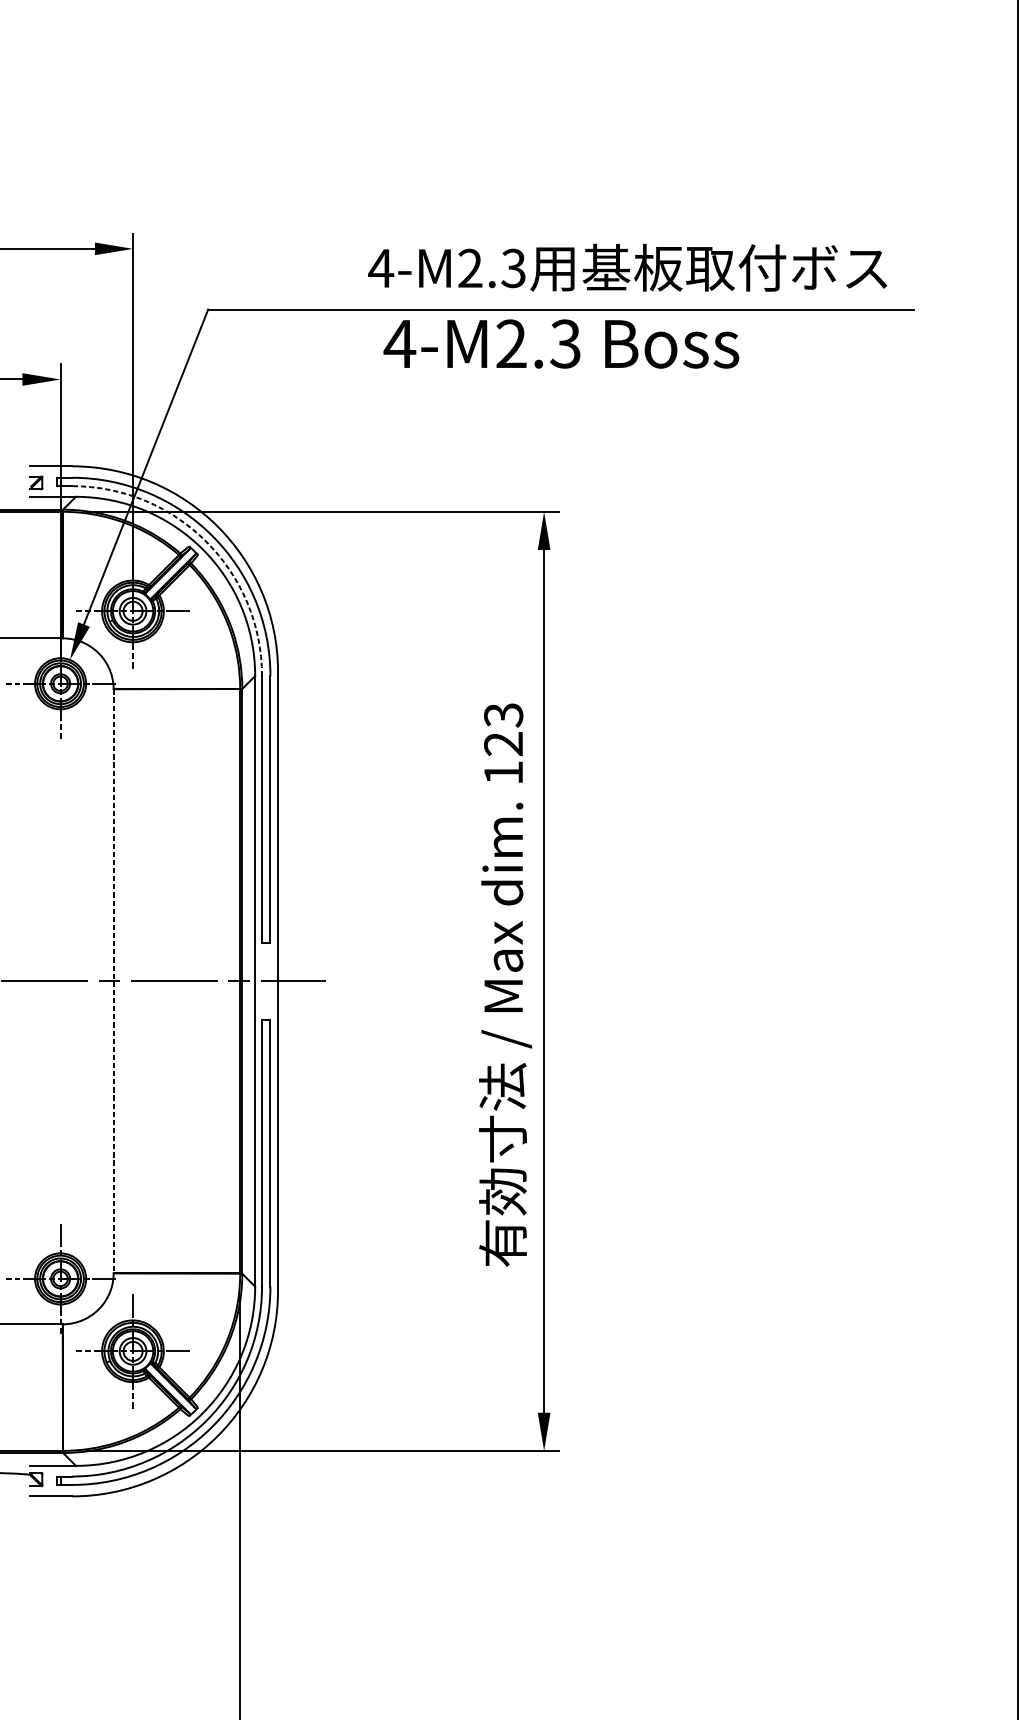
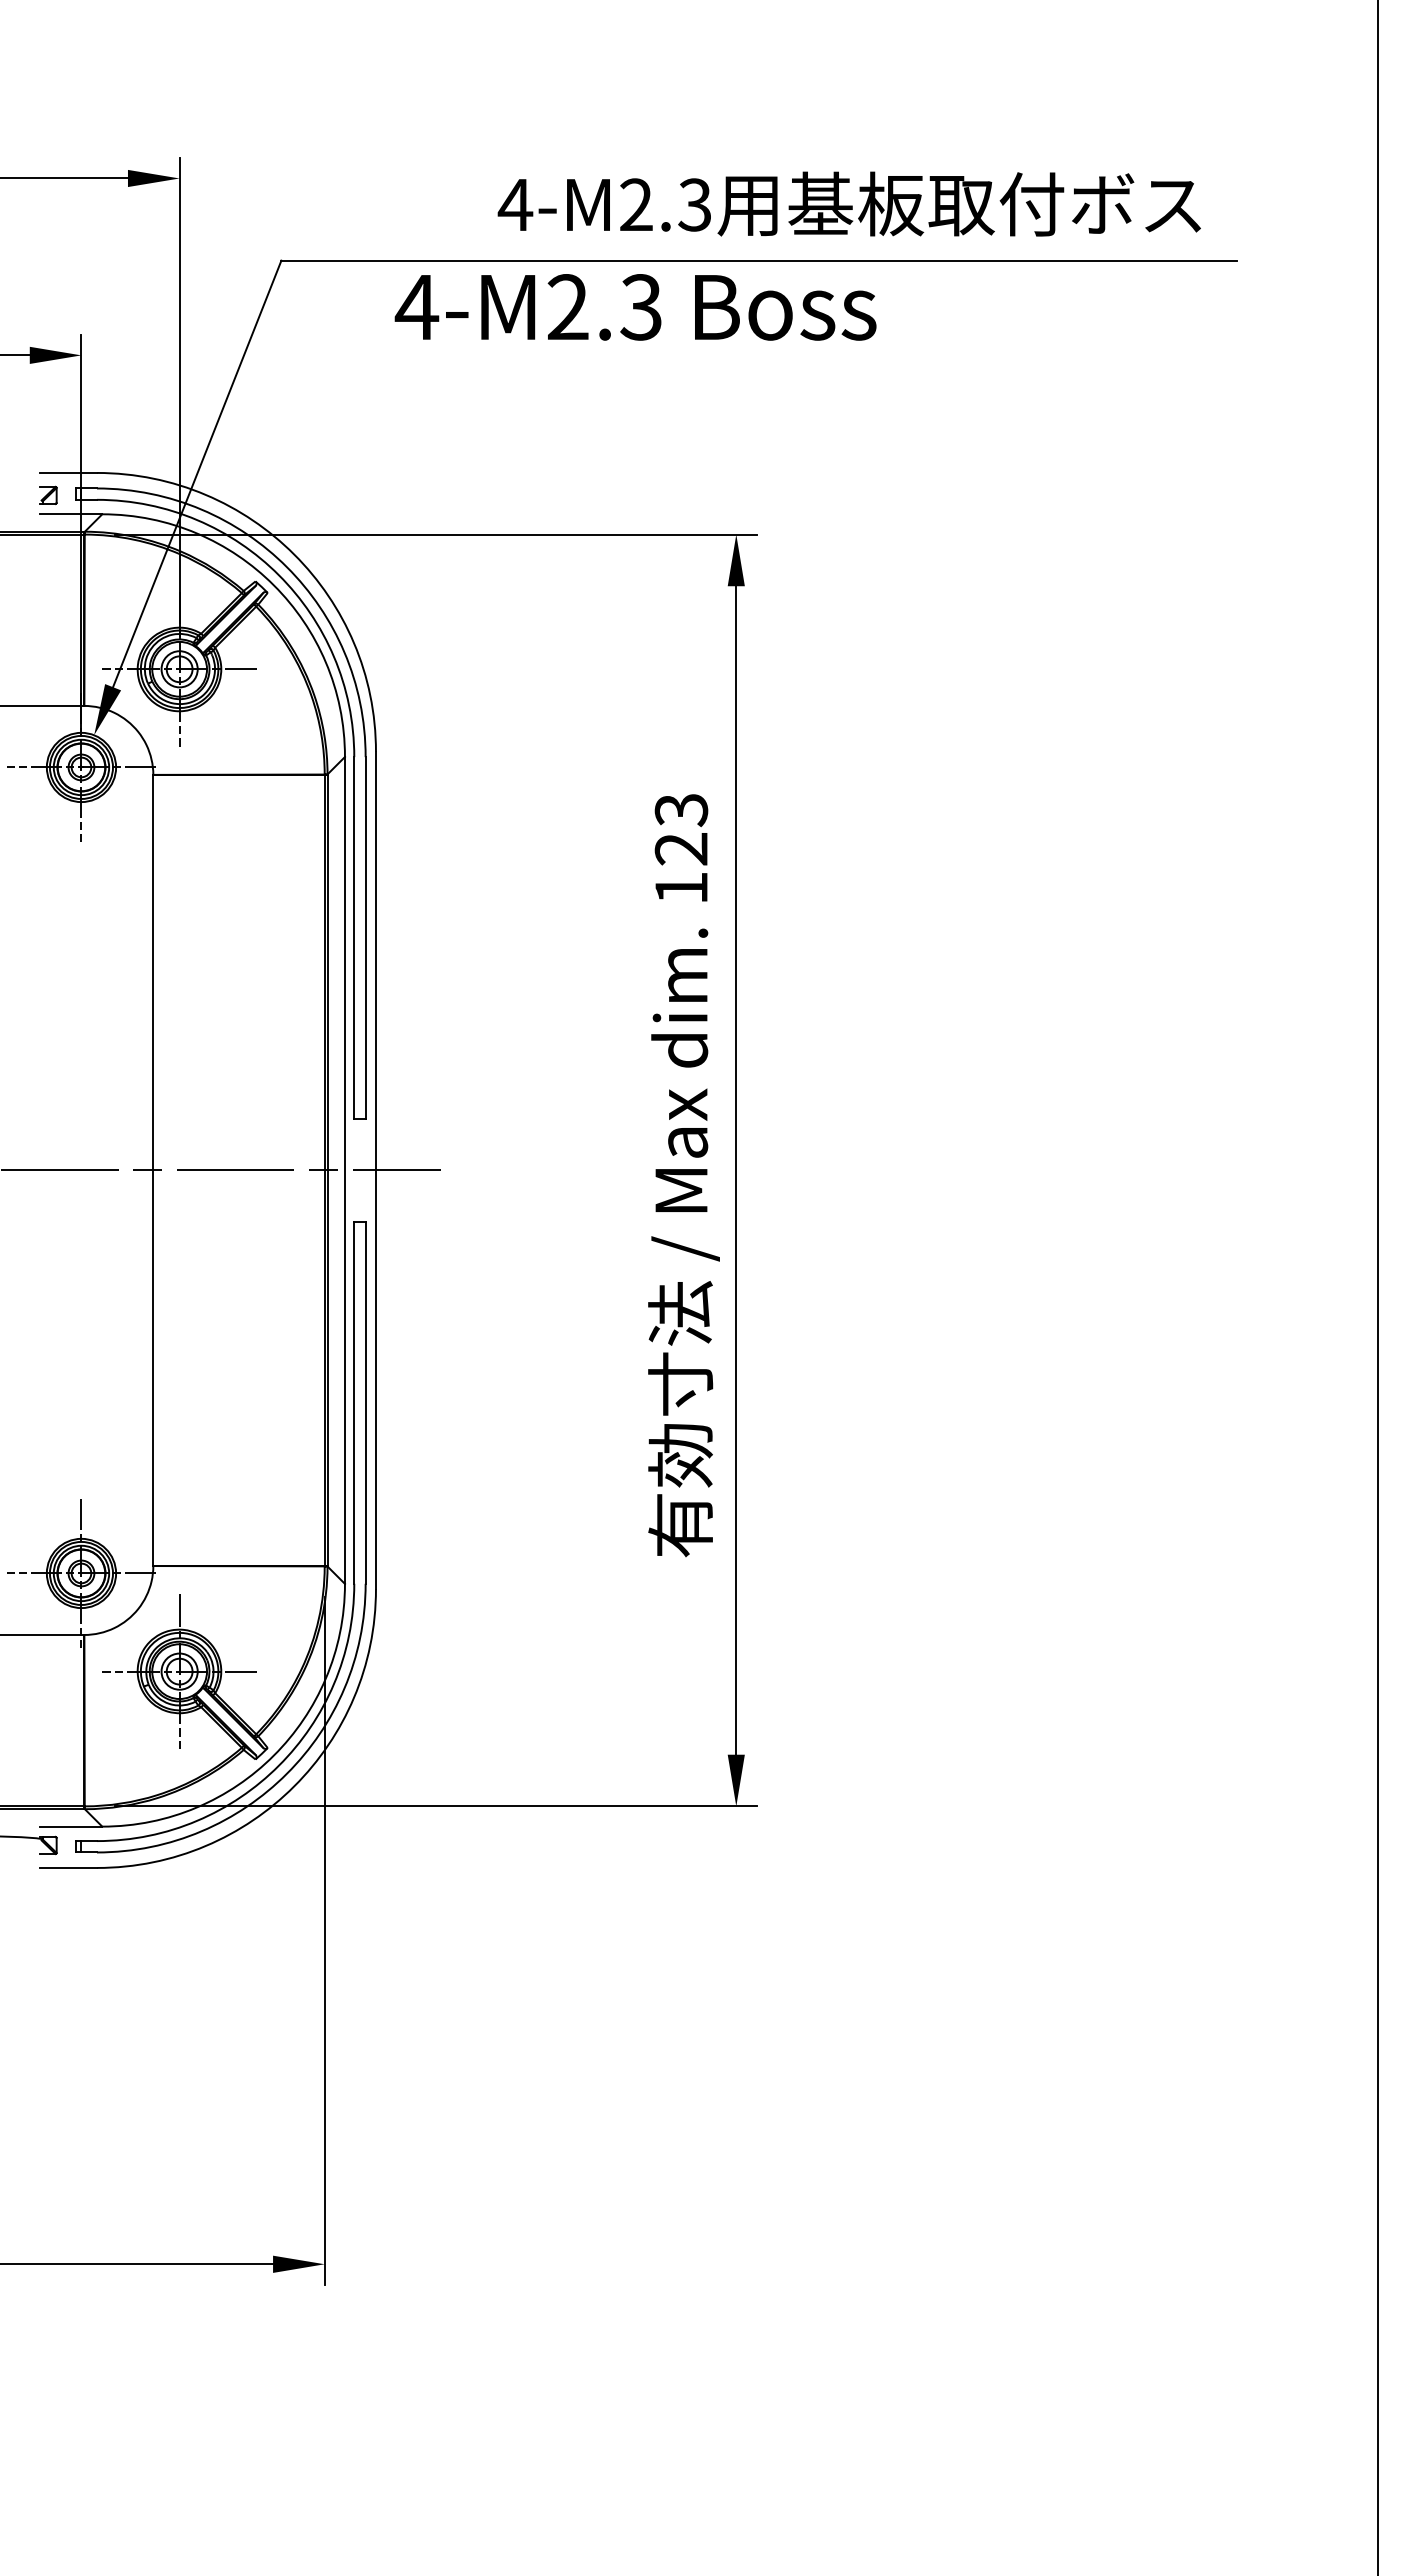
text: (561, 344) -> (635, 307), moved
arc: (206, 542) -> (278, 575), dashed -> solid
line: (113, 981) -> (153, 1170), dashed -> solid

